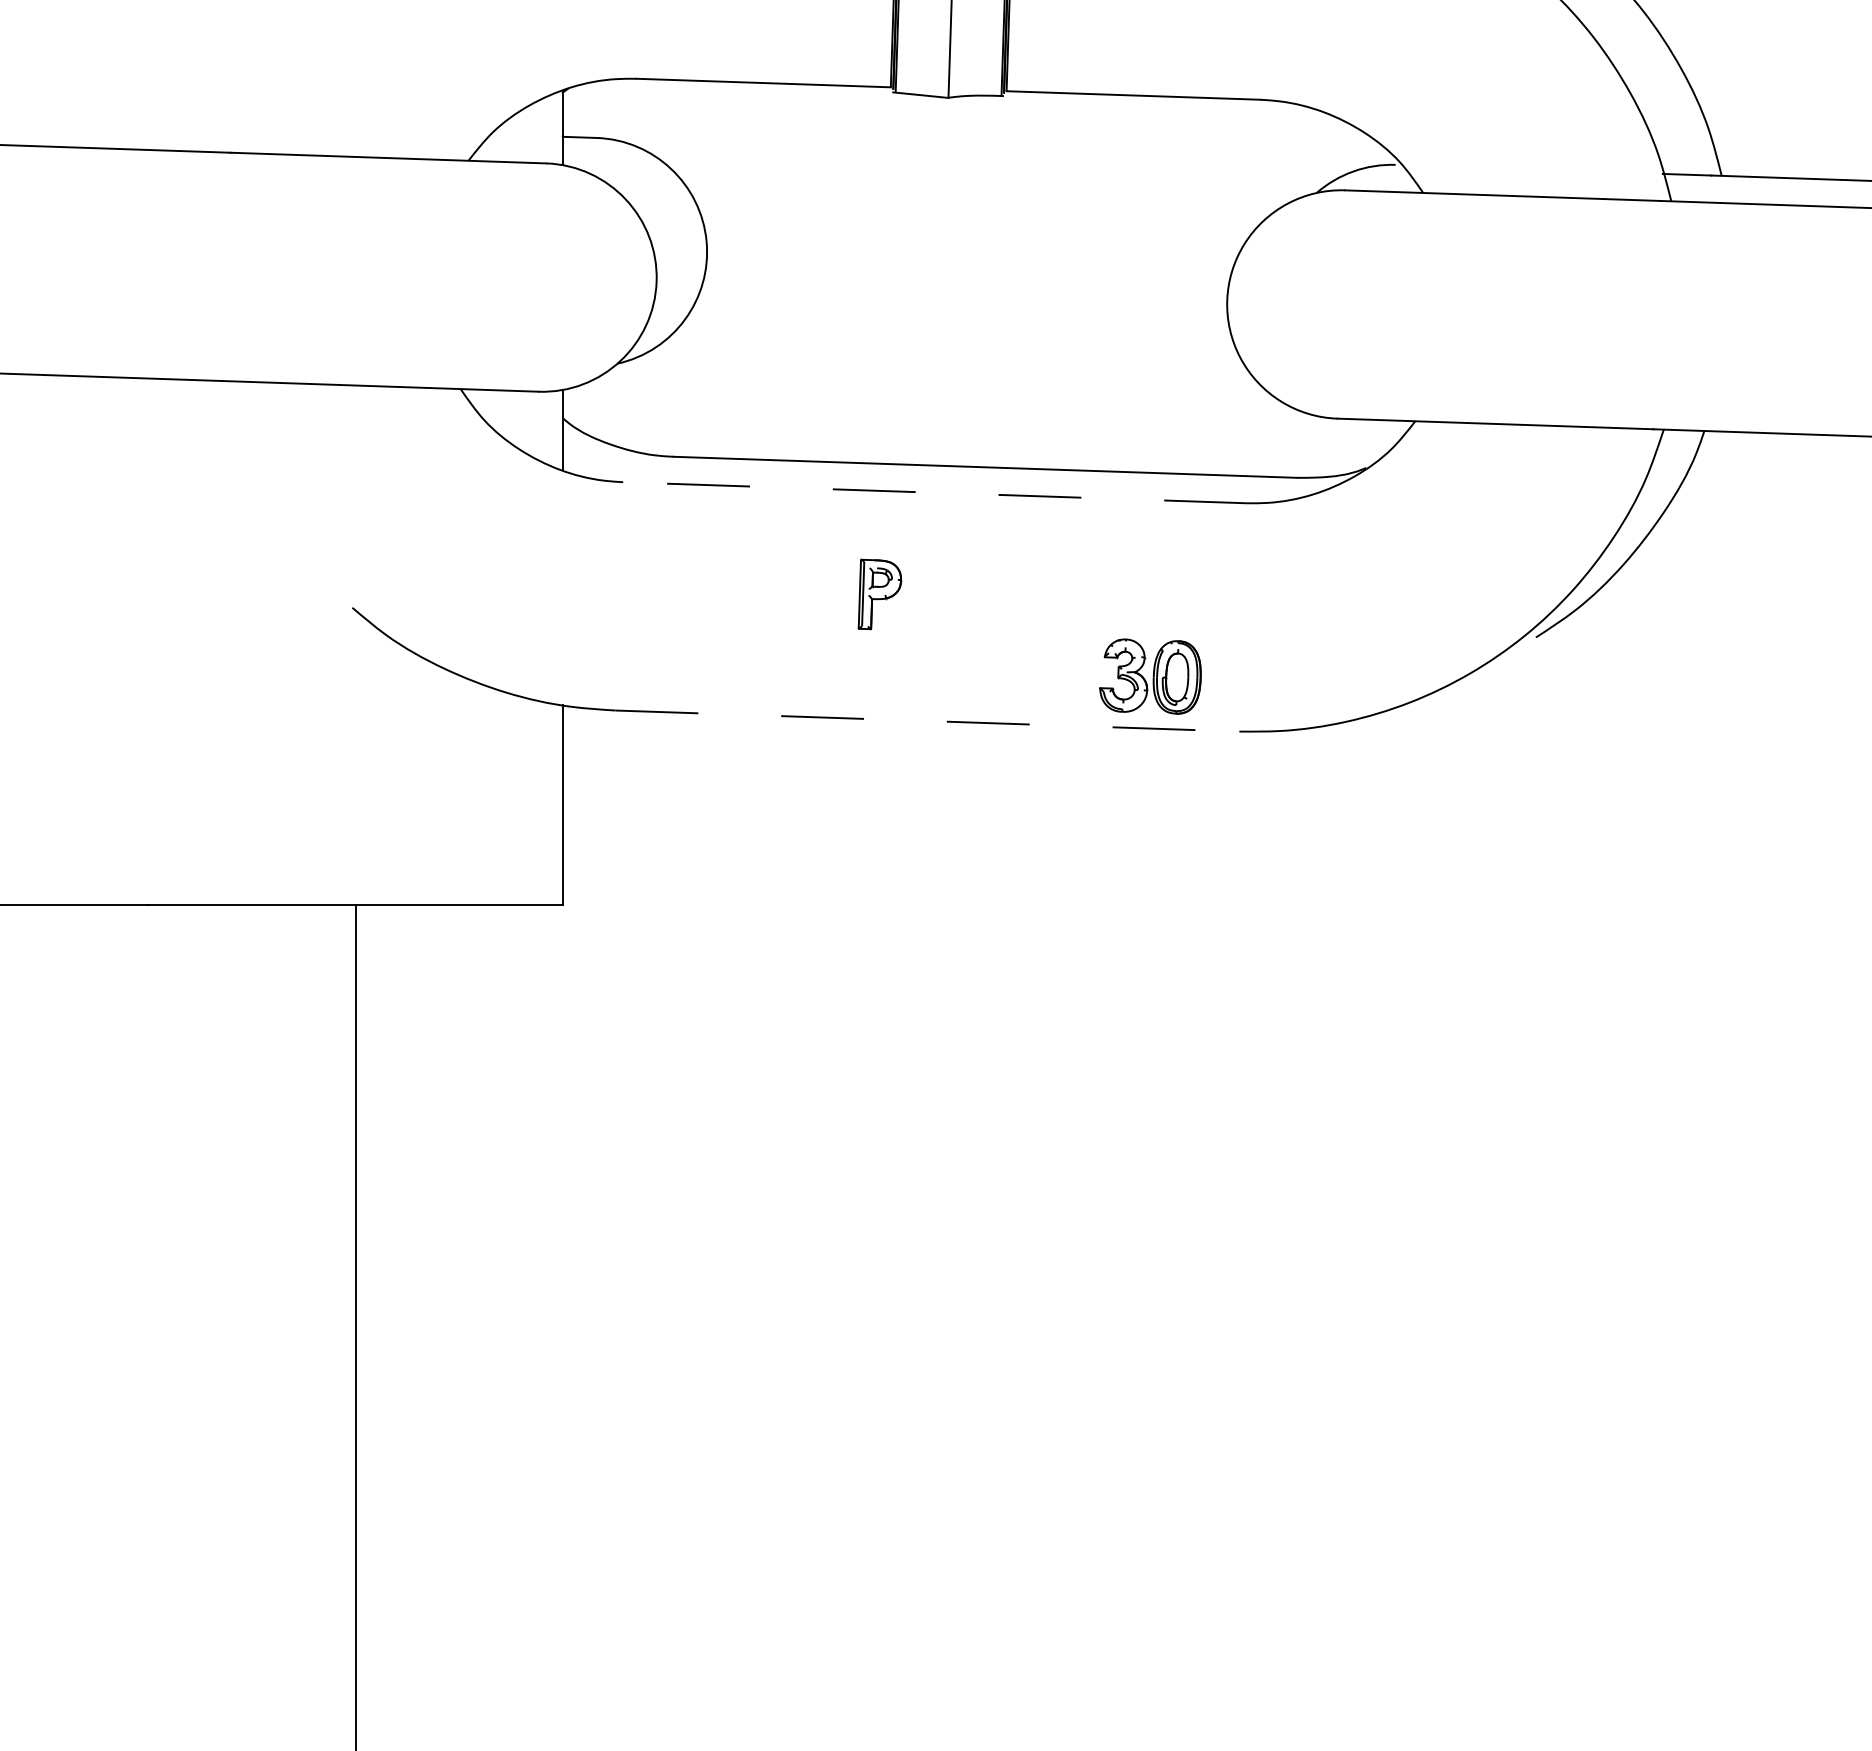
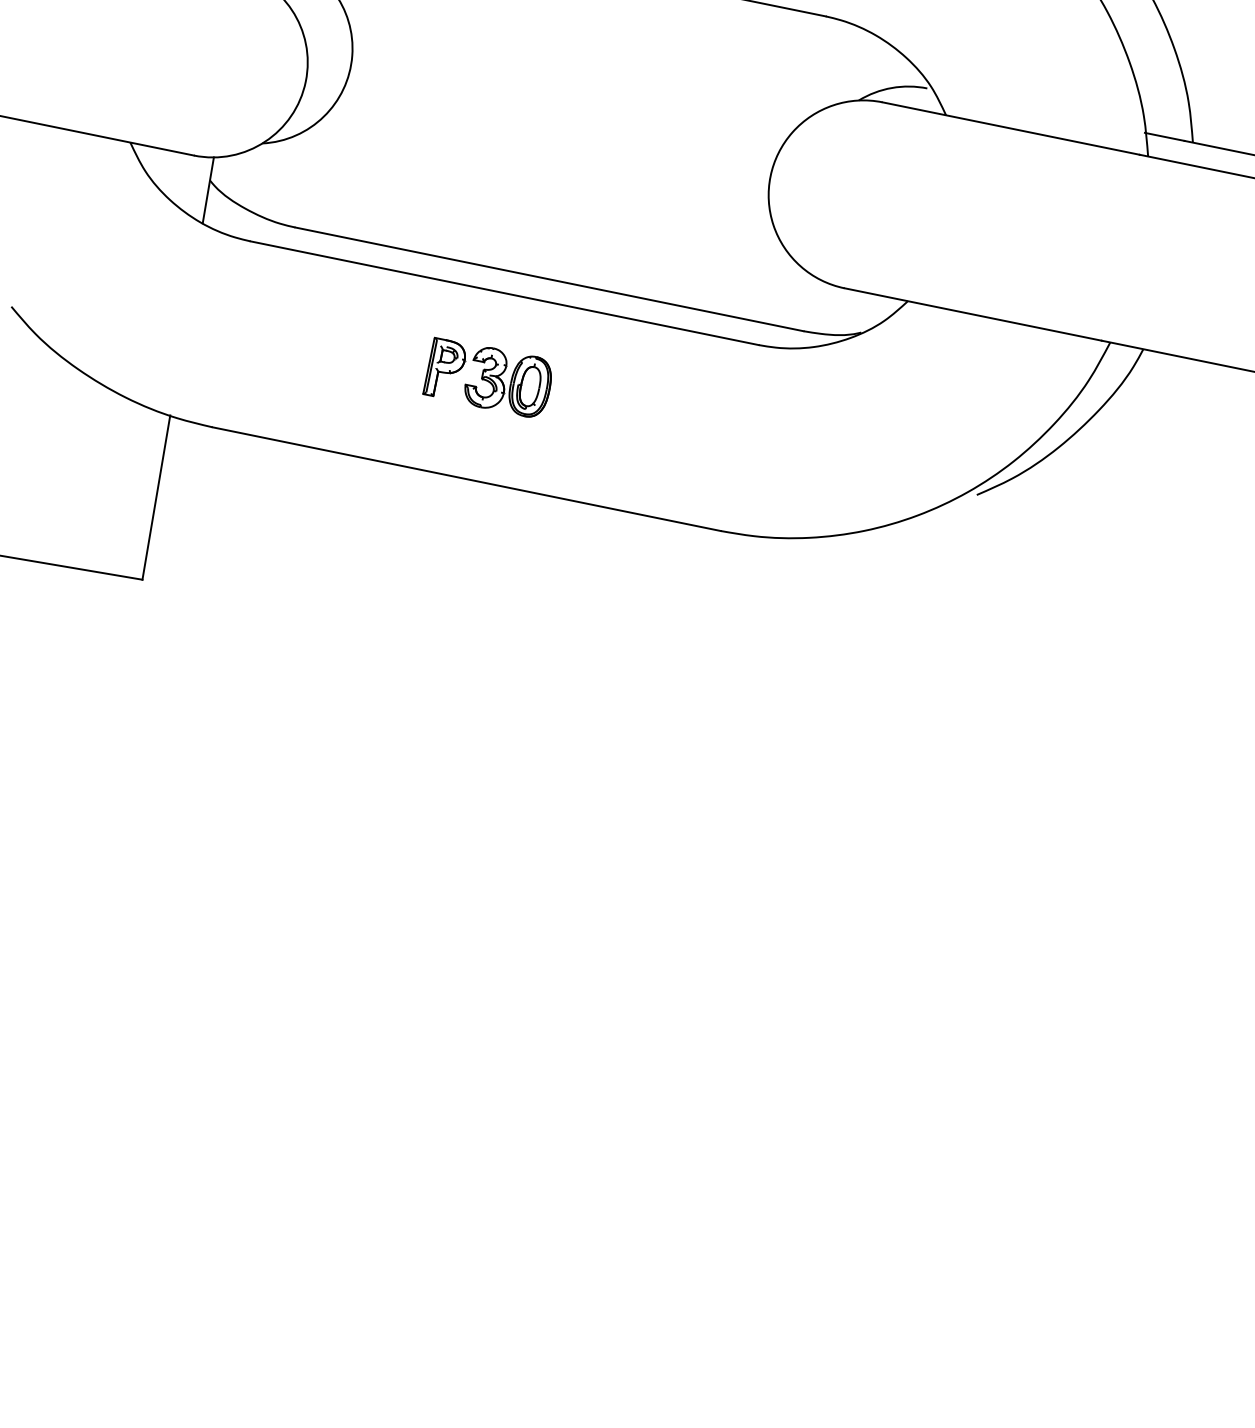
line: (934, 492) -> (504, 292), dashed -> solid
part: (1150, 676) -> (508, 382), moved
line: (927, 721) -> (466, 479), dashed -> solid

